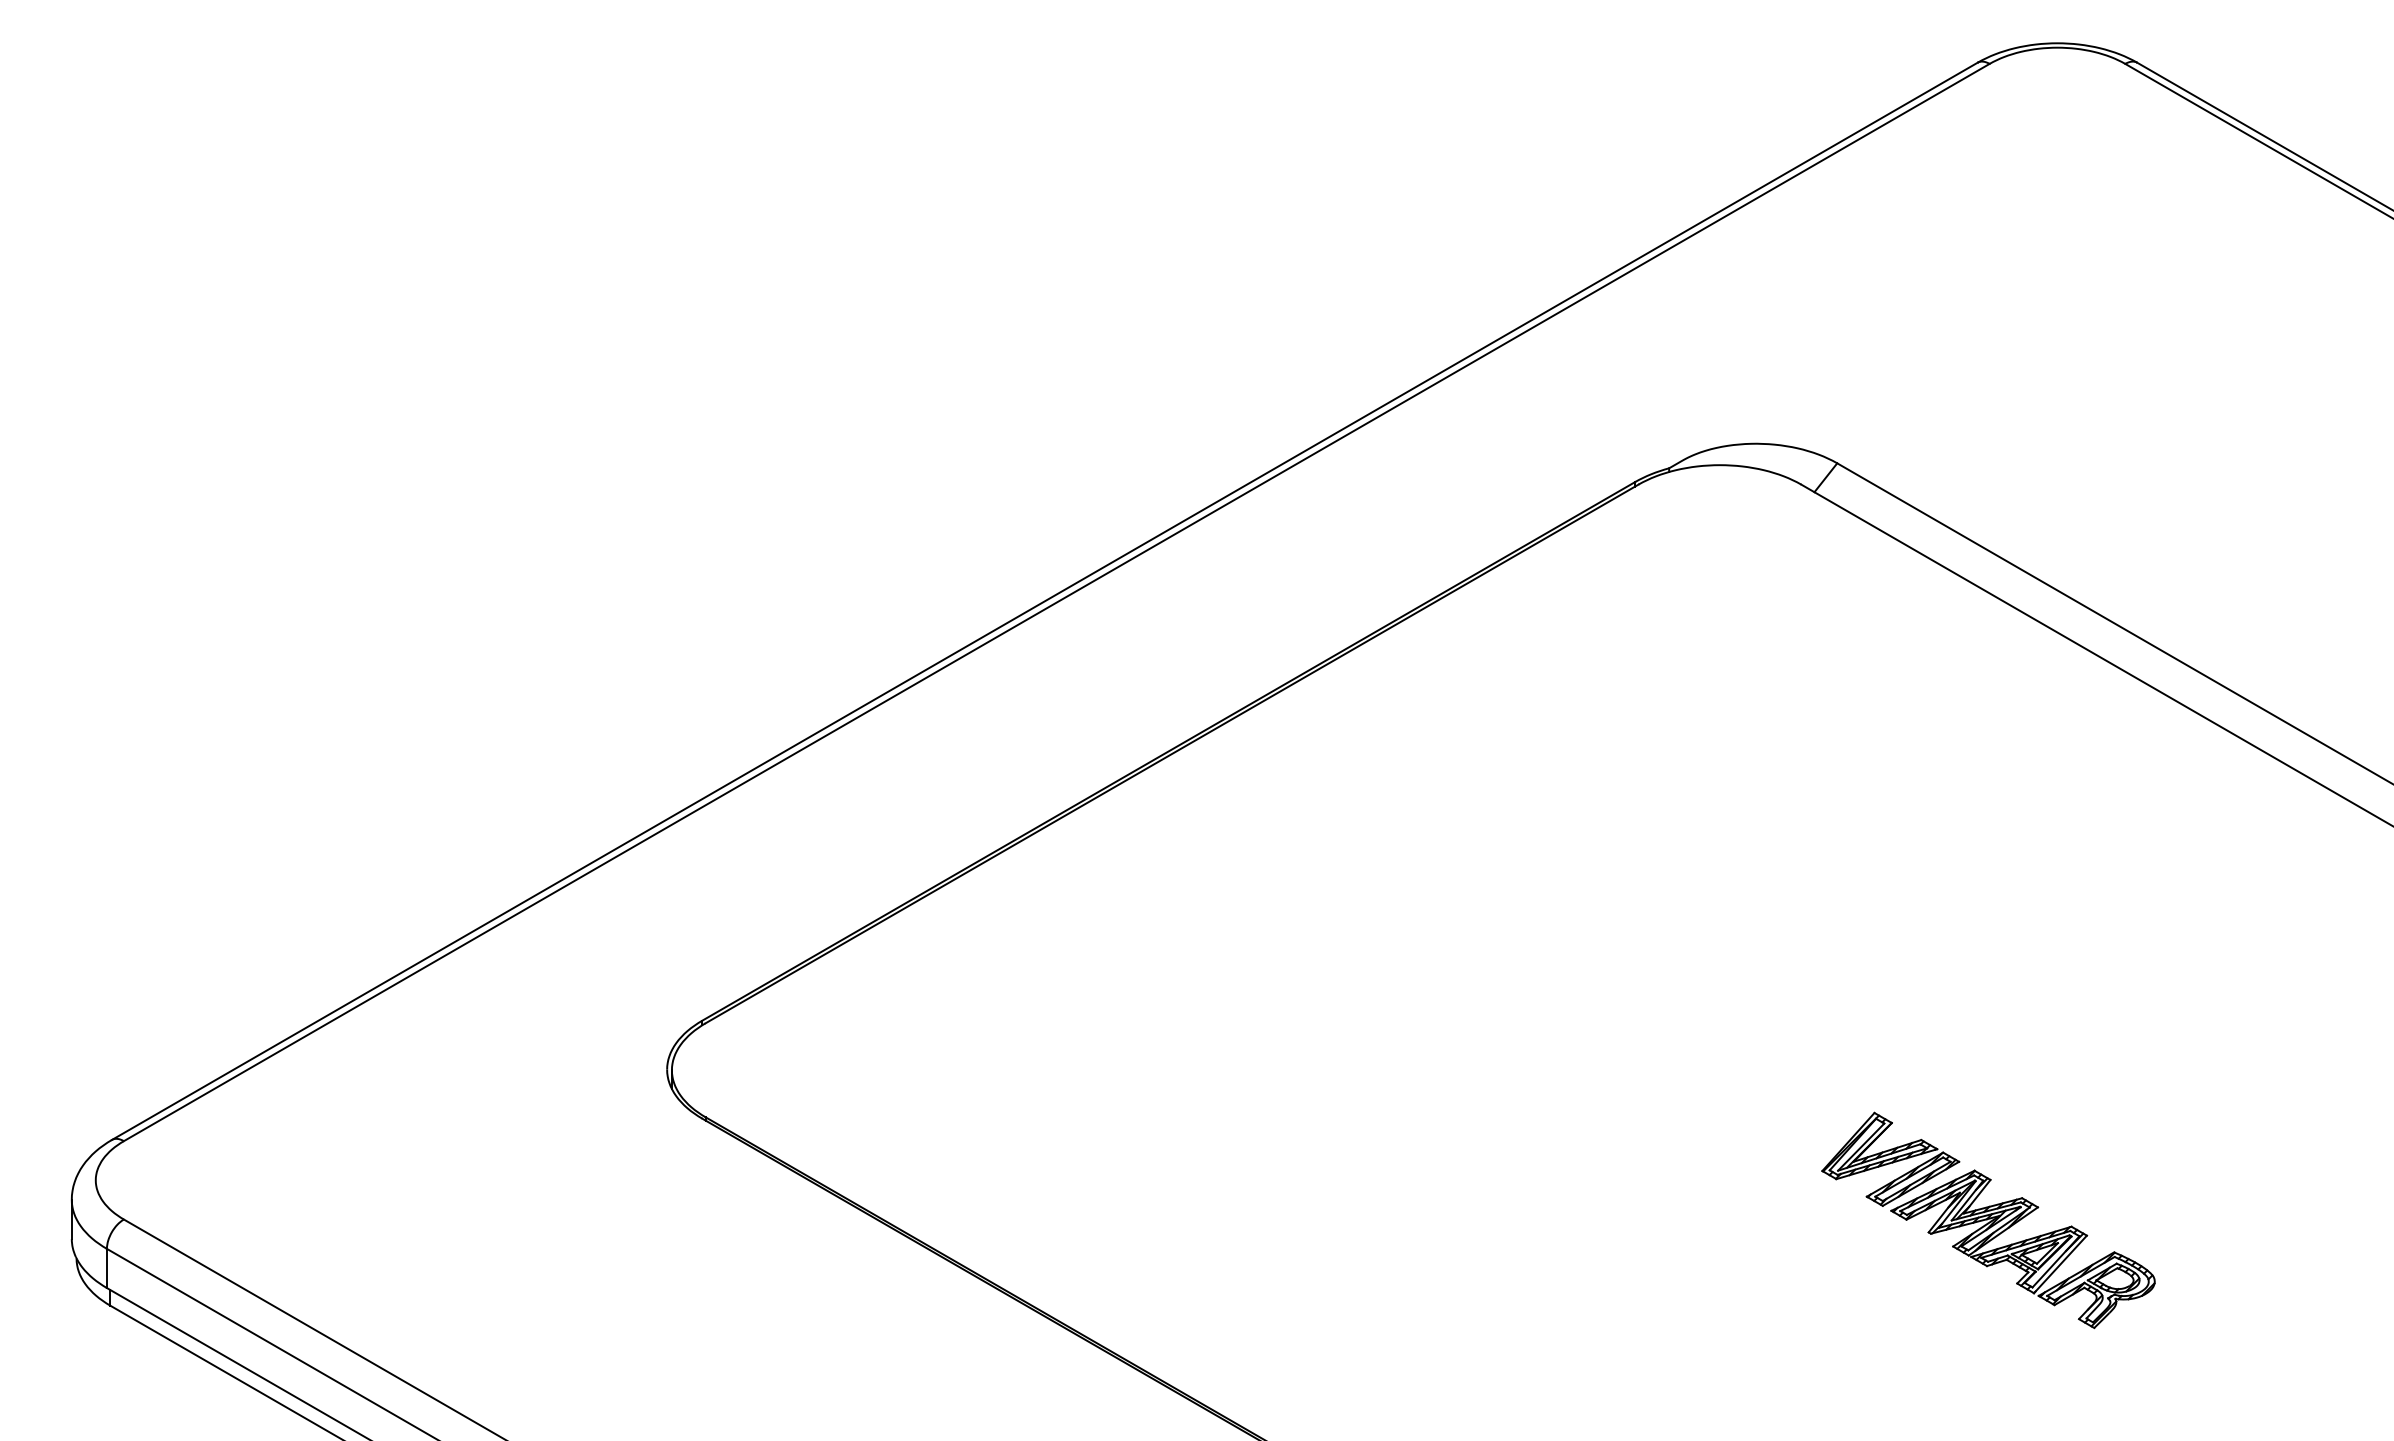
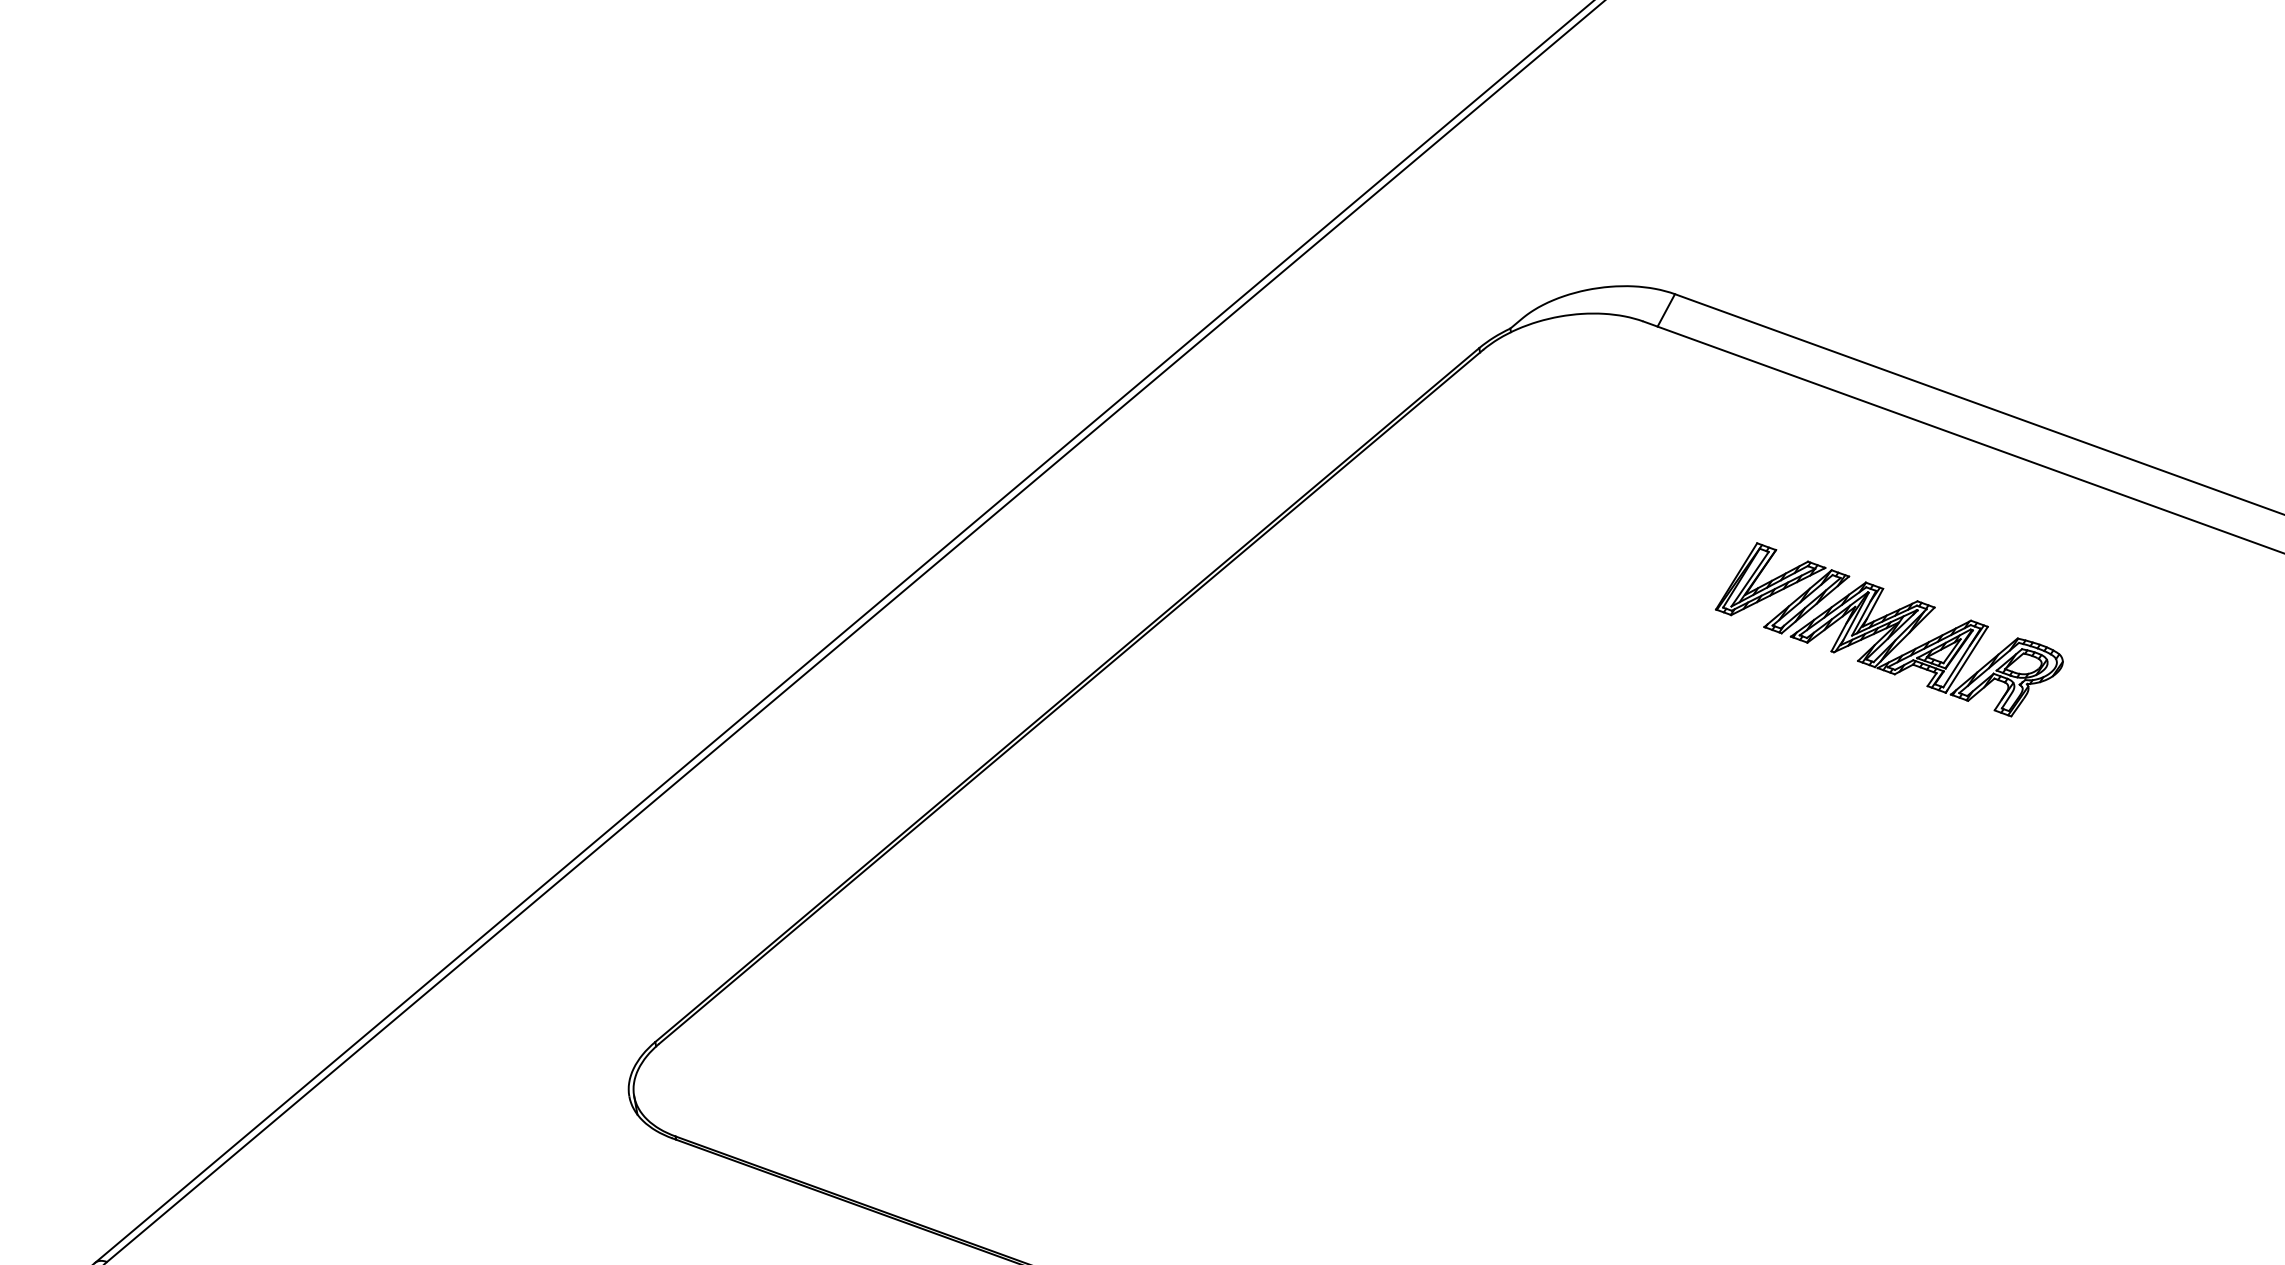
part: (1988, 1220) -> (1888, 629), moved

